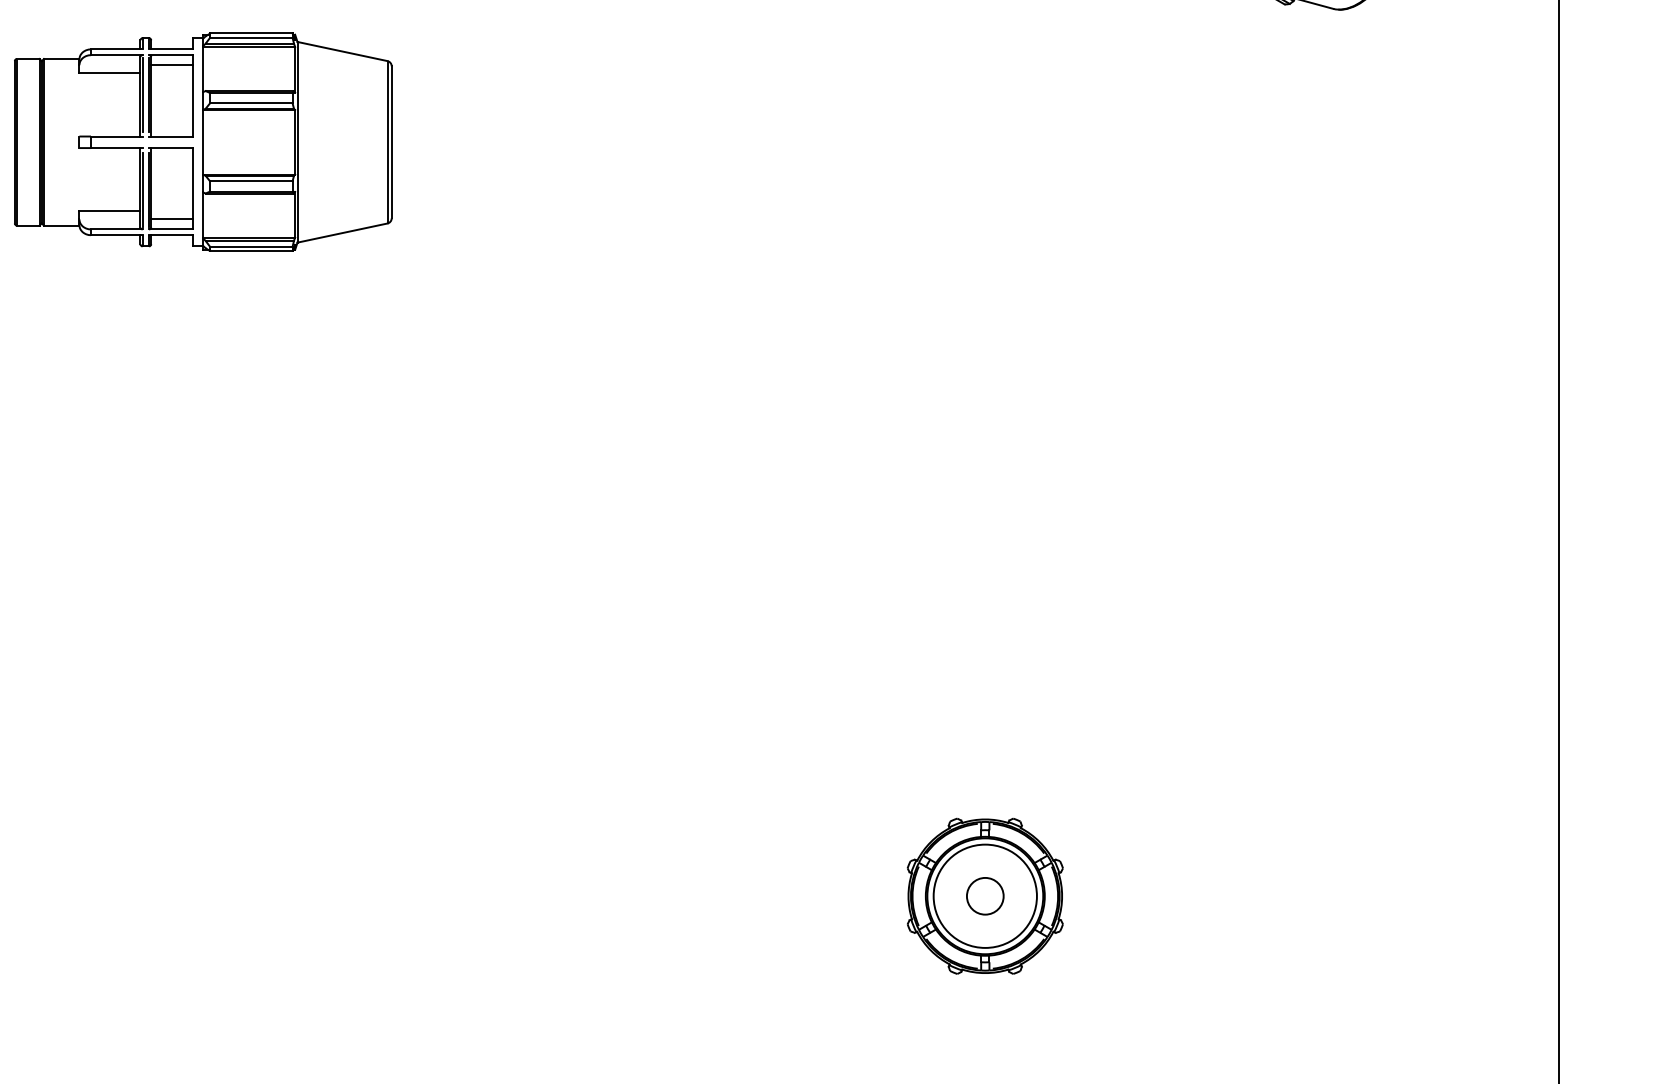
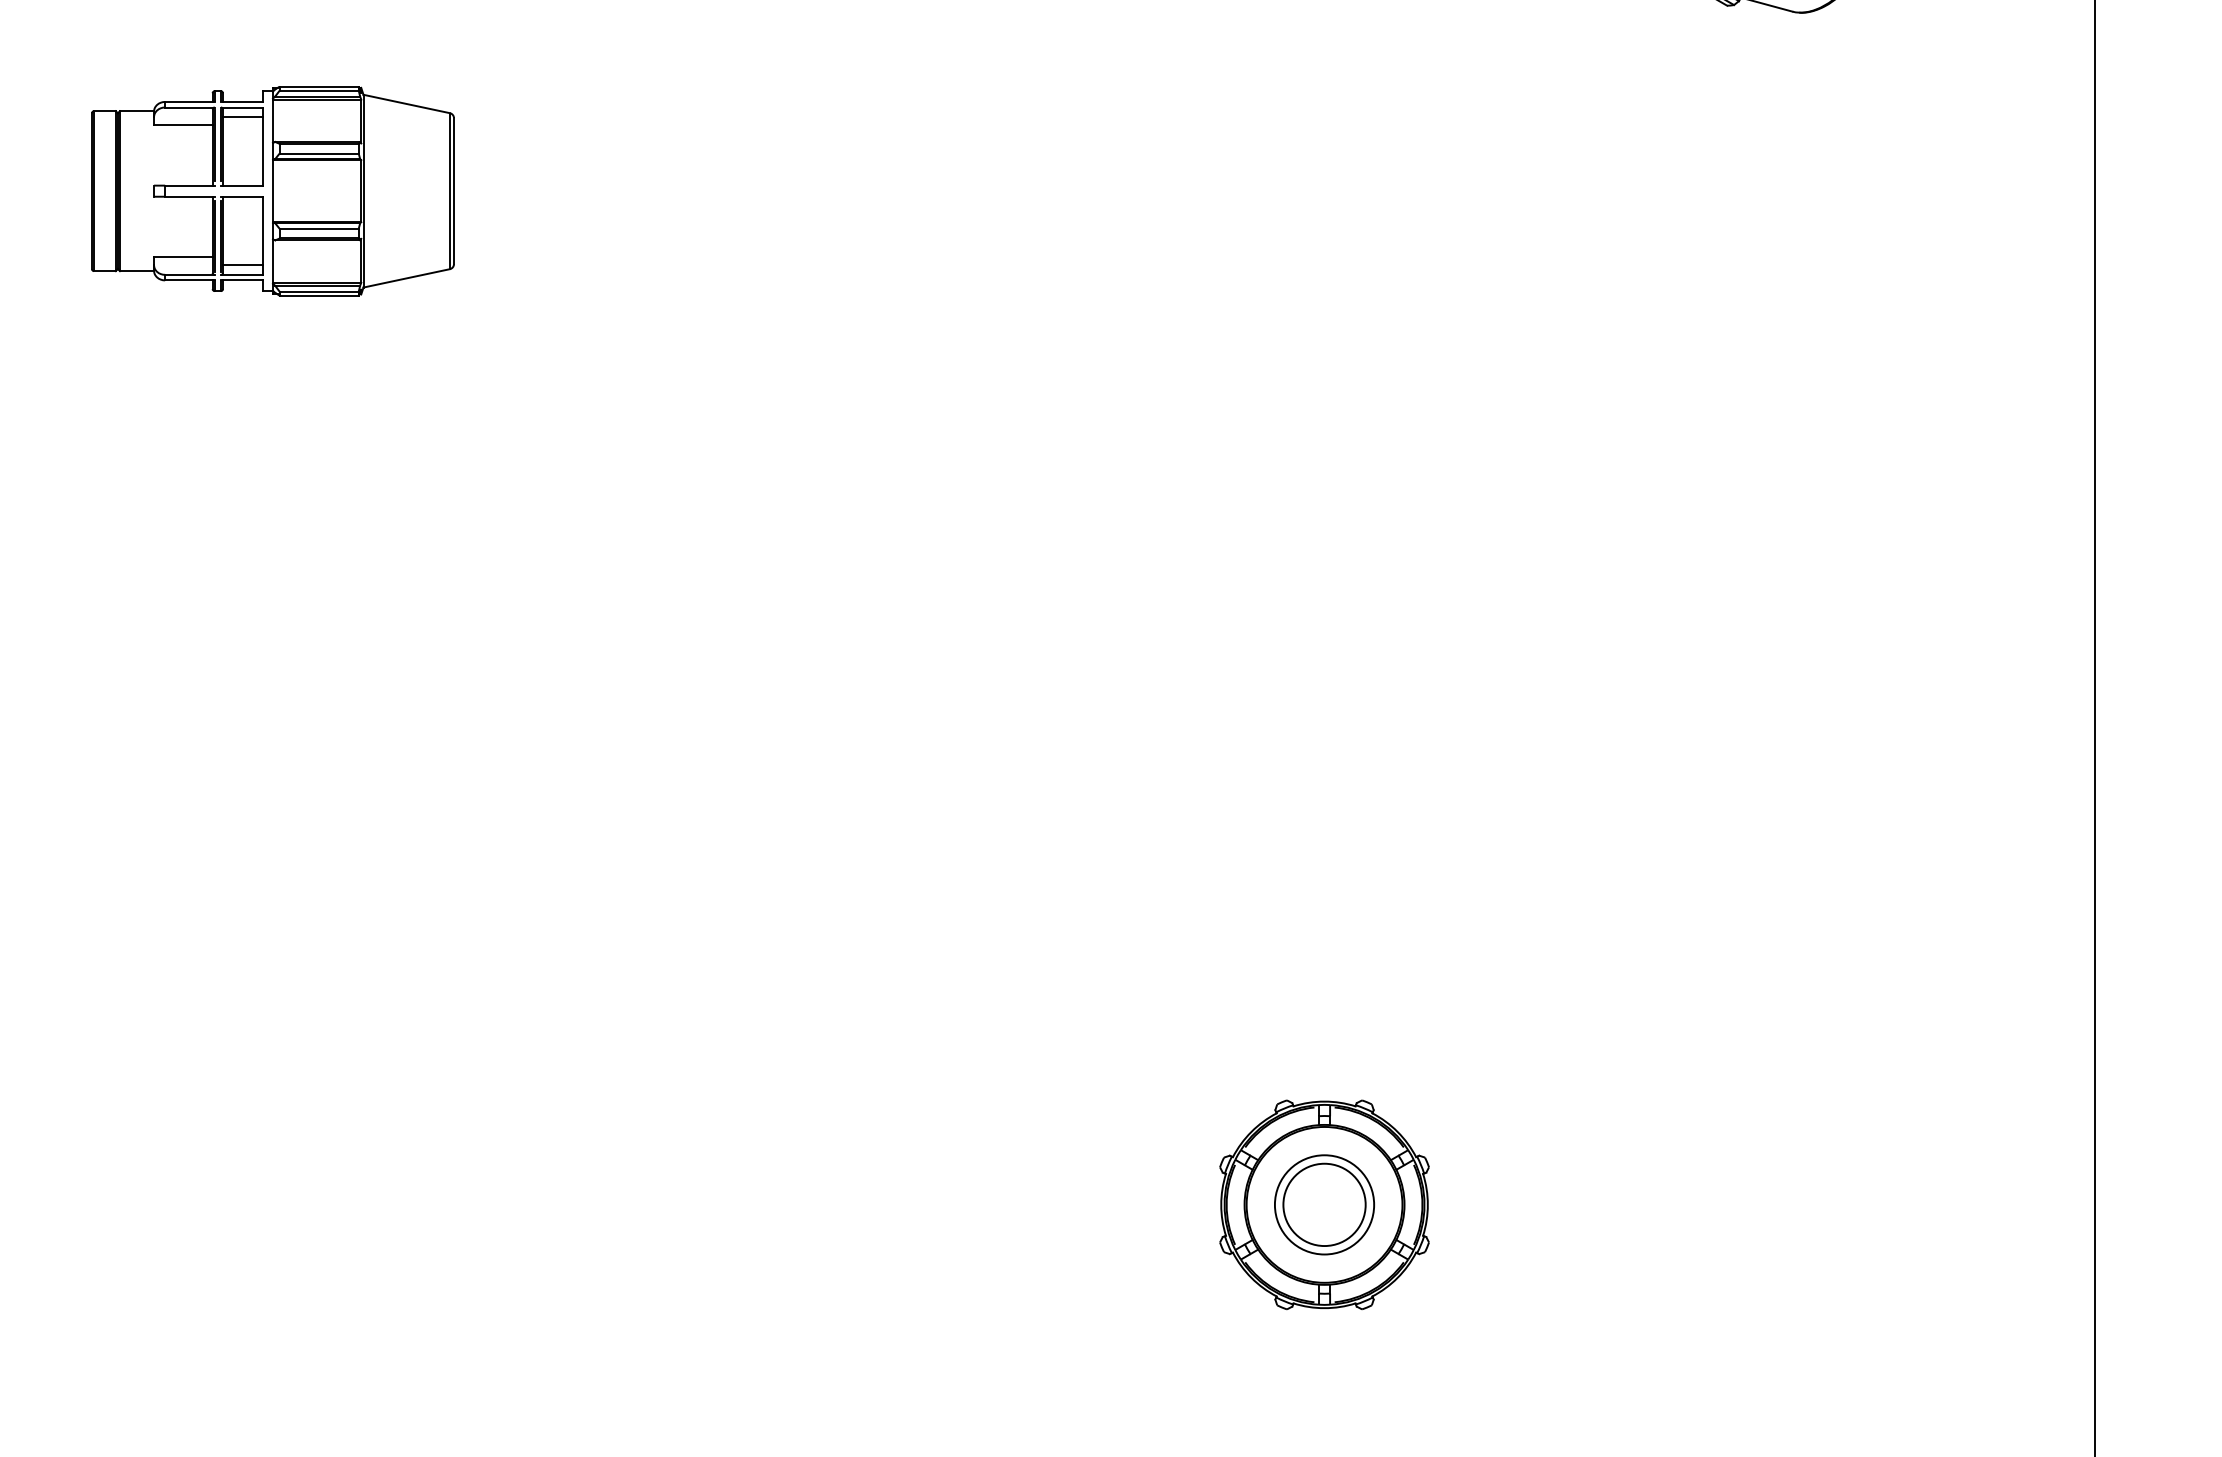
part: (202, 142) -> (272, 191), size x0.71
circle: (985, 896) -> (1324, 1204), size x0.71
circle: (985, 896) -> (1324, 1204), size x1.67

